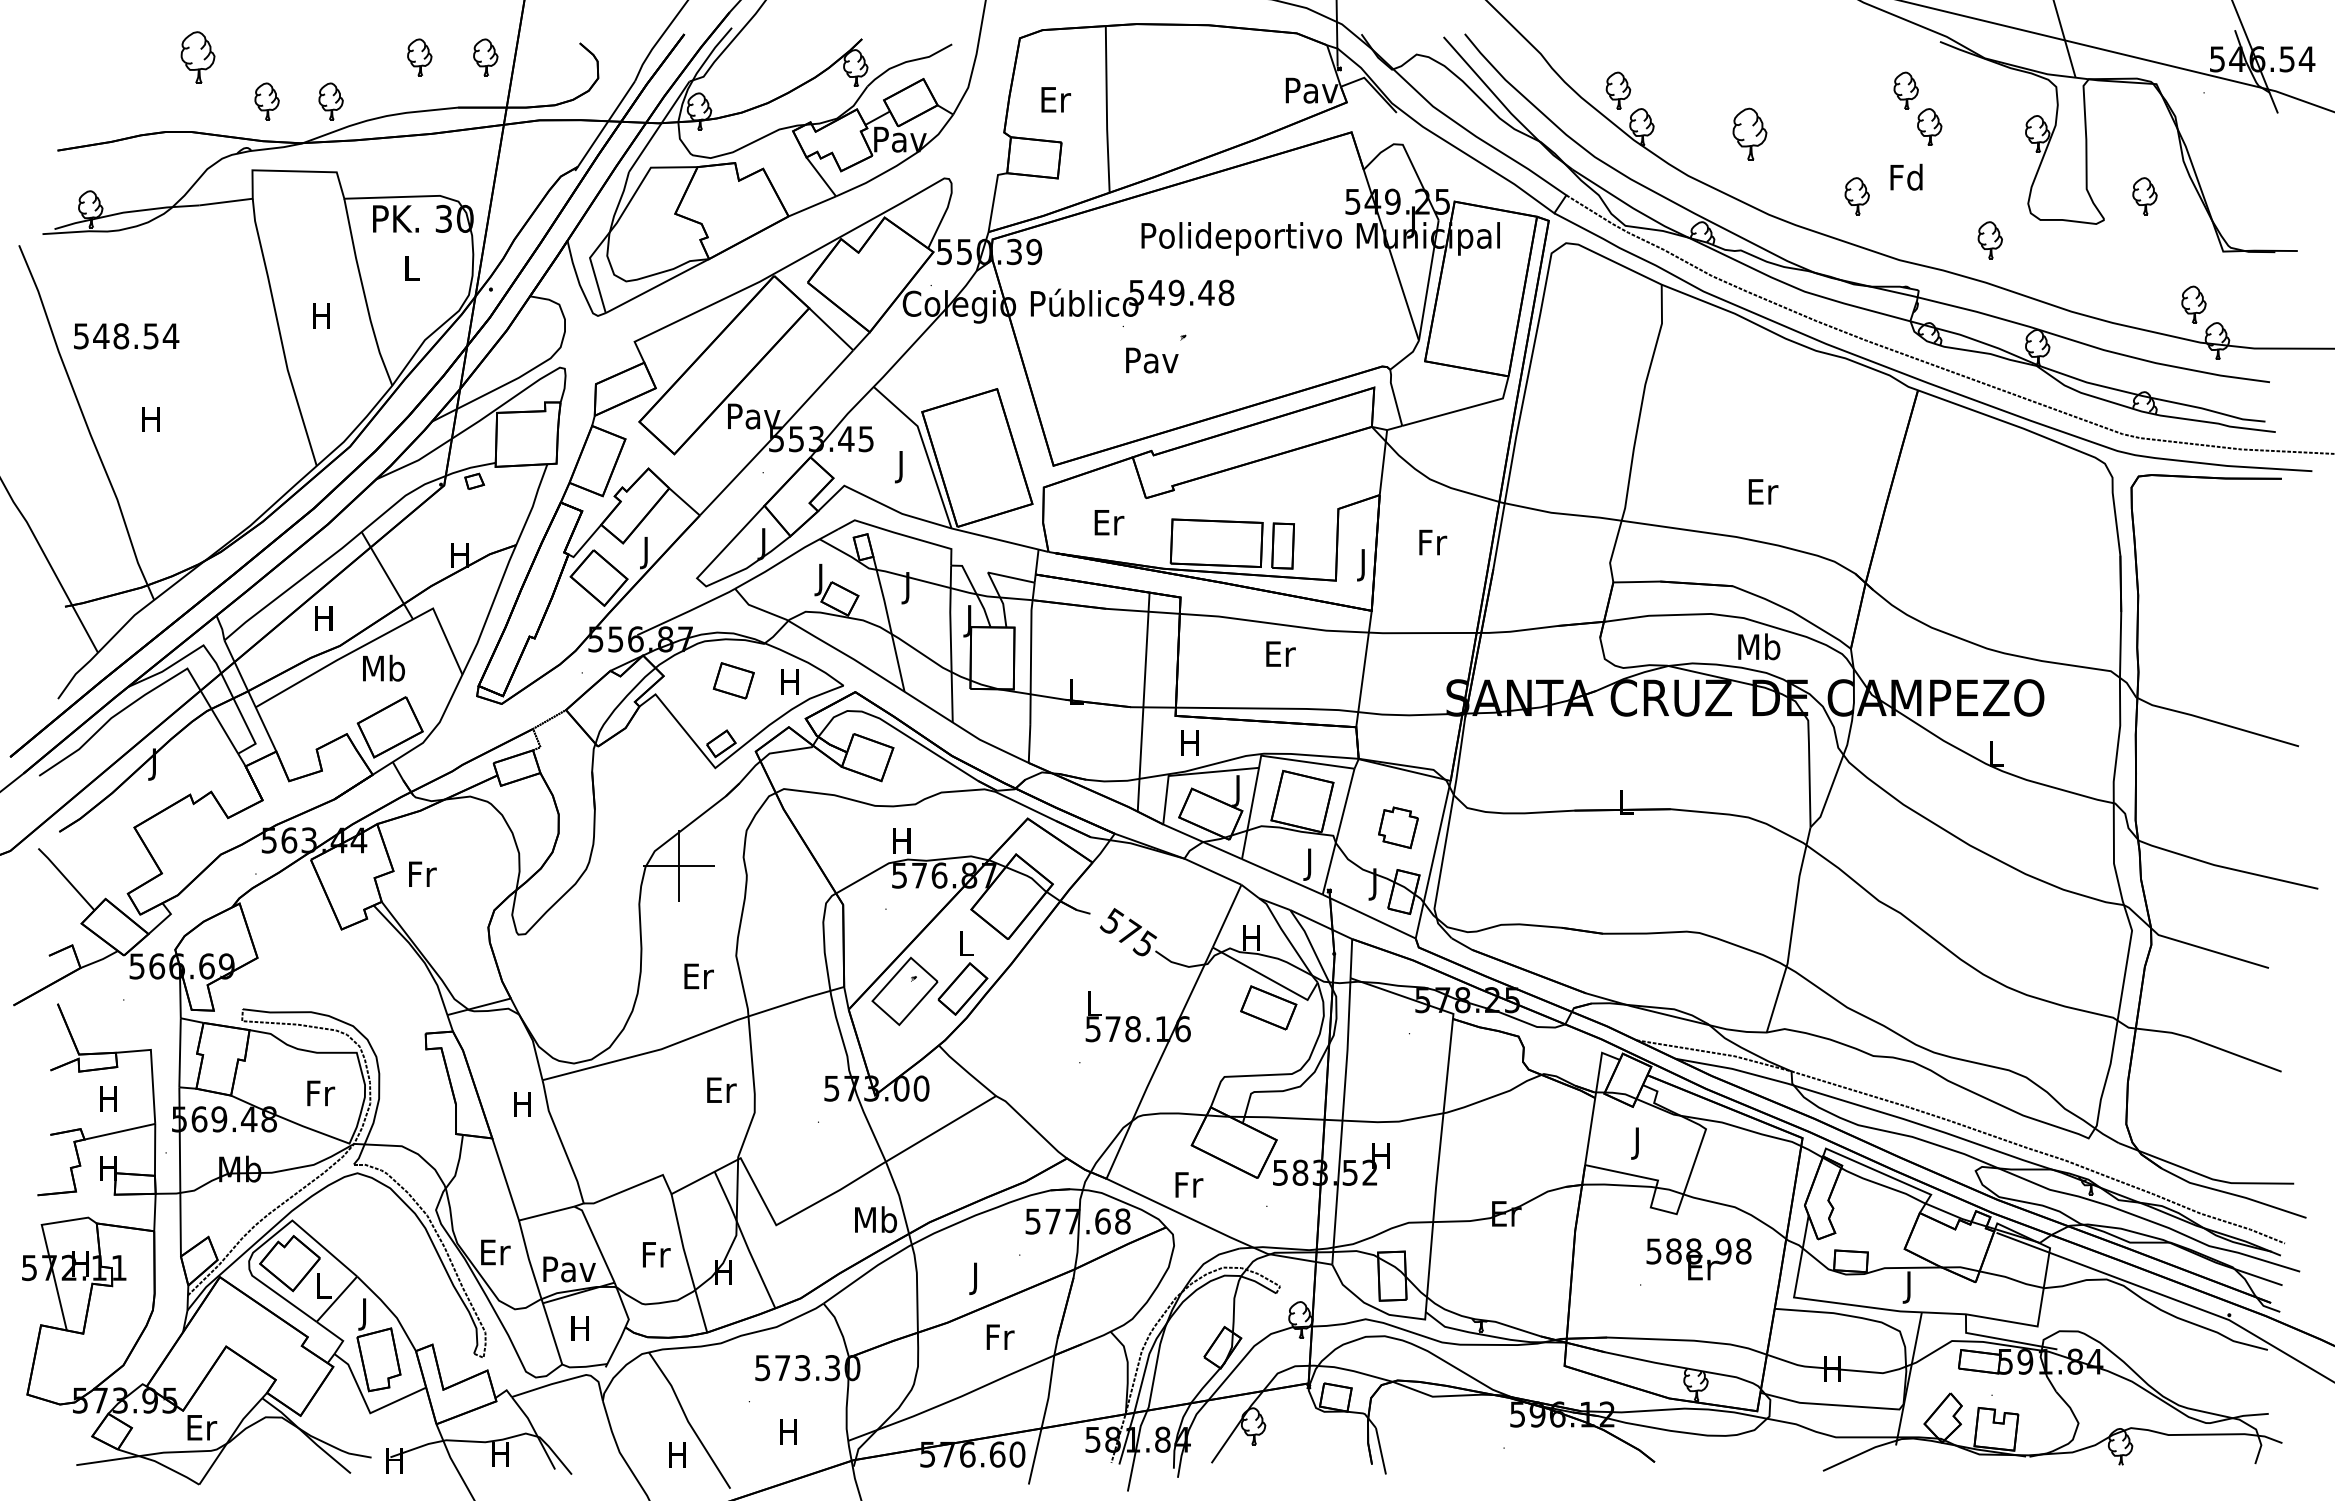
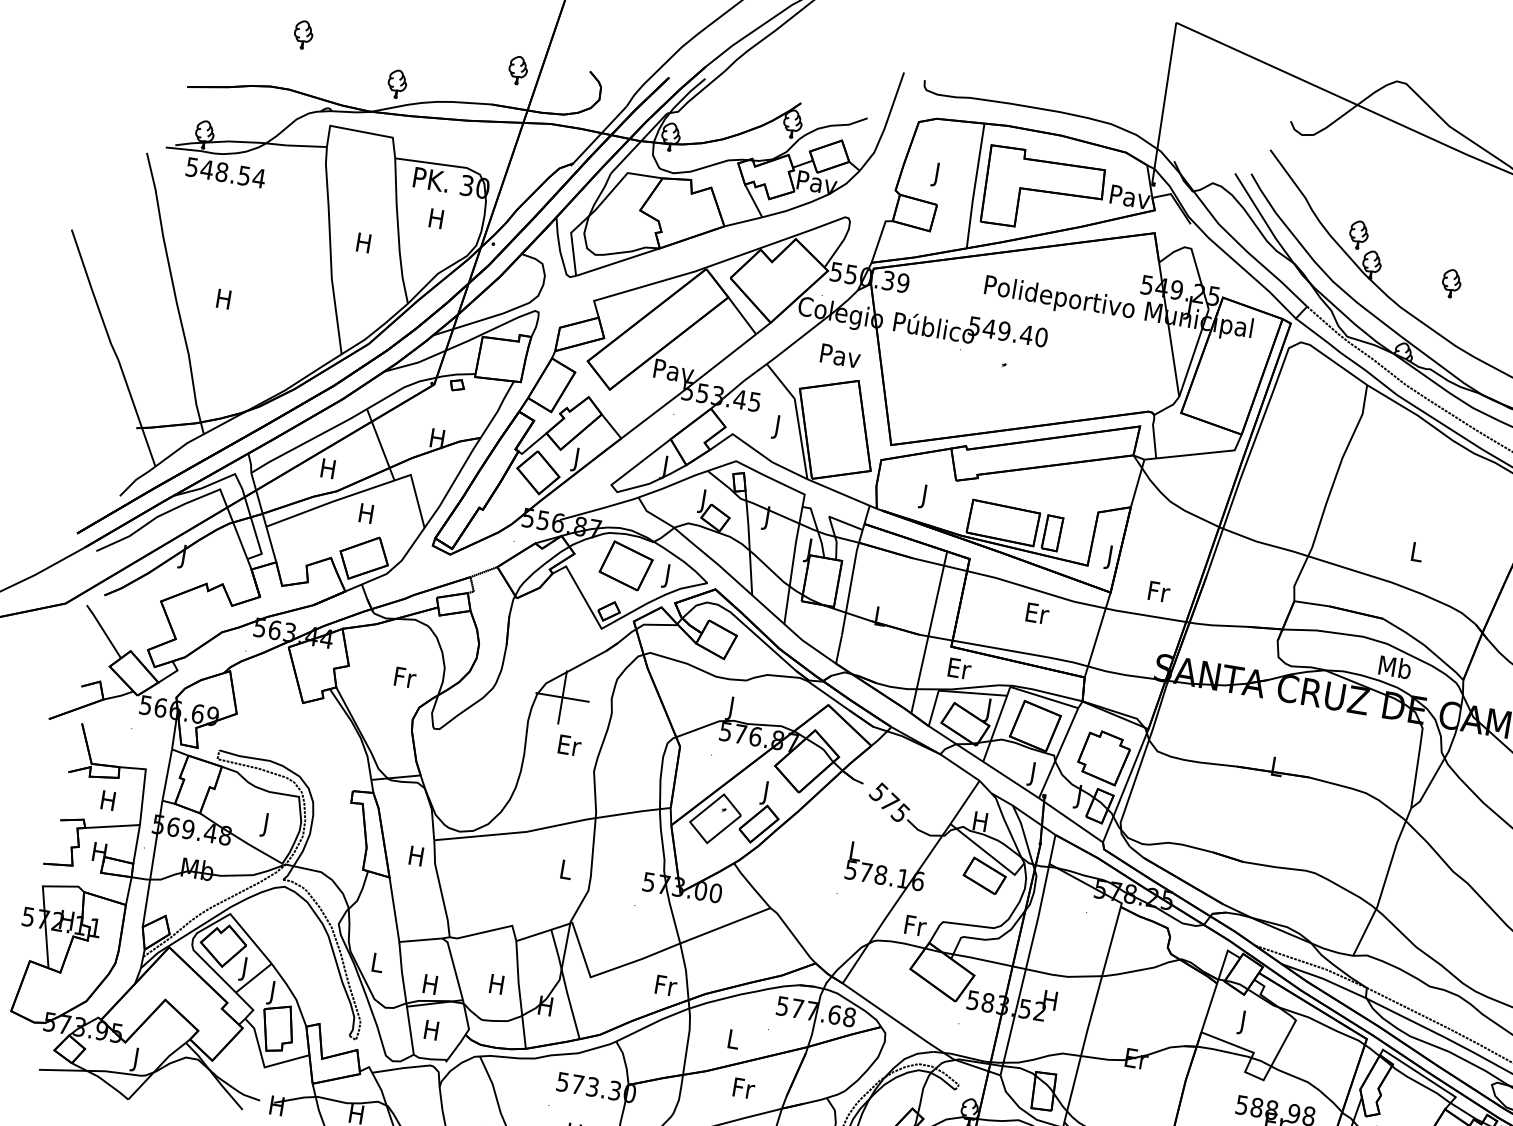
part: (197, 57) -> (303, 34), size x0.71
part: (419, 57) -> (468, 62), removed
part: (266, 101) -> (349, 76), removed
part: (1197, 102) -> (1043, 191), added
text: (1056, 103) -> (938, 175), Er -> J
part: (1749, 133) -> (1451, 283), size x0.71
text: (410, 268) -> (435, 218), L -> H
text: (1226, 292) -> (1041, 337), 549.48 -> 549.40
text: (126, 336) -> (225, 173), moved
text: (1152, 360) -> (840, 356), moved
text: (1763, 491) -> (1417, 551), Er -> L
text: (1109, 526) -> (925, 497), Er -> J
text: (1433, 542) -> (1159, 591), moved
text: (383, 667) -> (366, 512), Mb -> H
part: (733, 680) -> (626, 565), size x1.67
text: (789, 685) -> (667, 576), H -> J
text: (1191, 742) -> (959, 668), H -> Er
part: (1398, 827) -> (1103, 757), size x1.67
text: (901, 844) -> (731, 708), H -> J
text: (422, 873) -> (405, 677), moved
text: (966, 947) -> (766, 793), L -> J
text: (698, 976) -> (569, 745), moved
text: (721, 1089) -> (566, 869), Er -> L
text: (321, 1096) -> (267, 825), Fr -> J
text: (1189, 1184) -> (915, 925), moved
text: (876, 1219) -> (666, 985), Mb -> Fr
text: (495, 1252) -> (377, 962), Er -> L
text: (656, 1254) -> (497, 984), Fr -> H
text: (569, 1269) -> (430, 984), Pav -> H
text: (976, 1278) -> (733, 1041), J -> L
text: (323, 1289) -> (245, 969), L -> J
text: (202, 1431) -> (137, 1060), Er -> J

